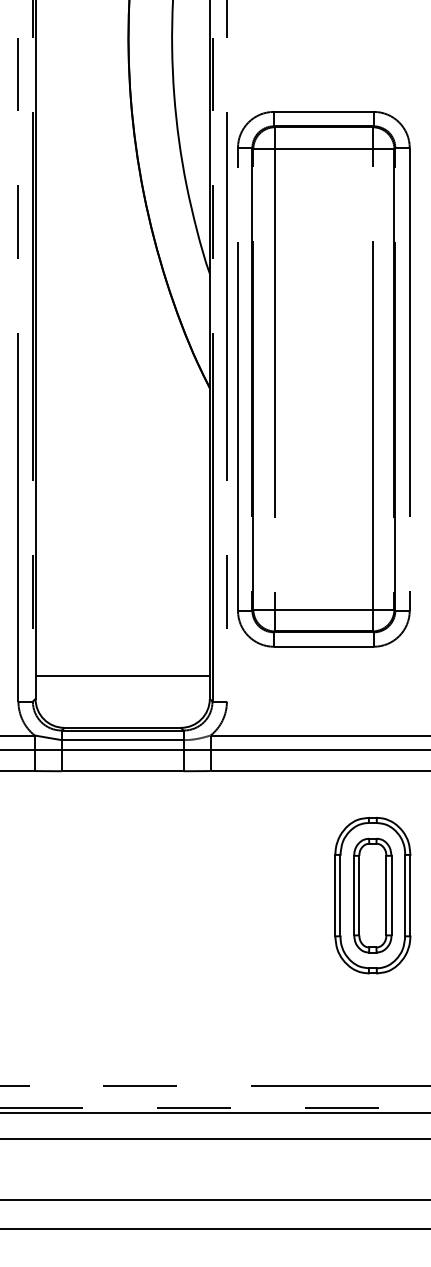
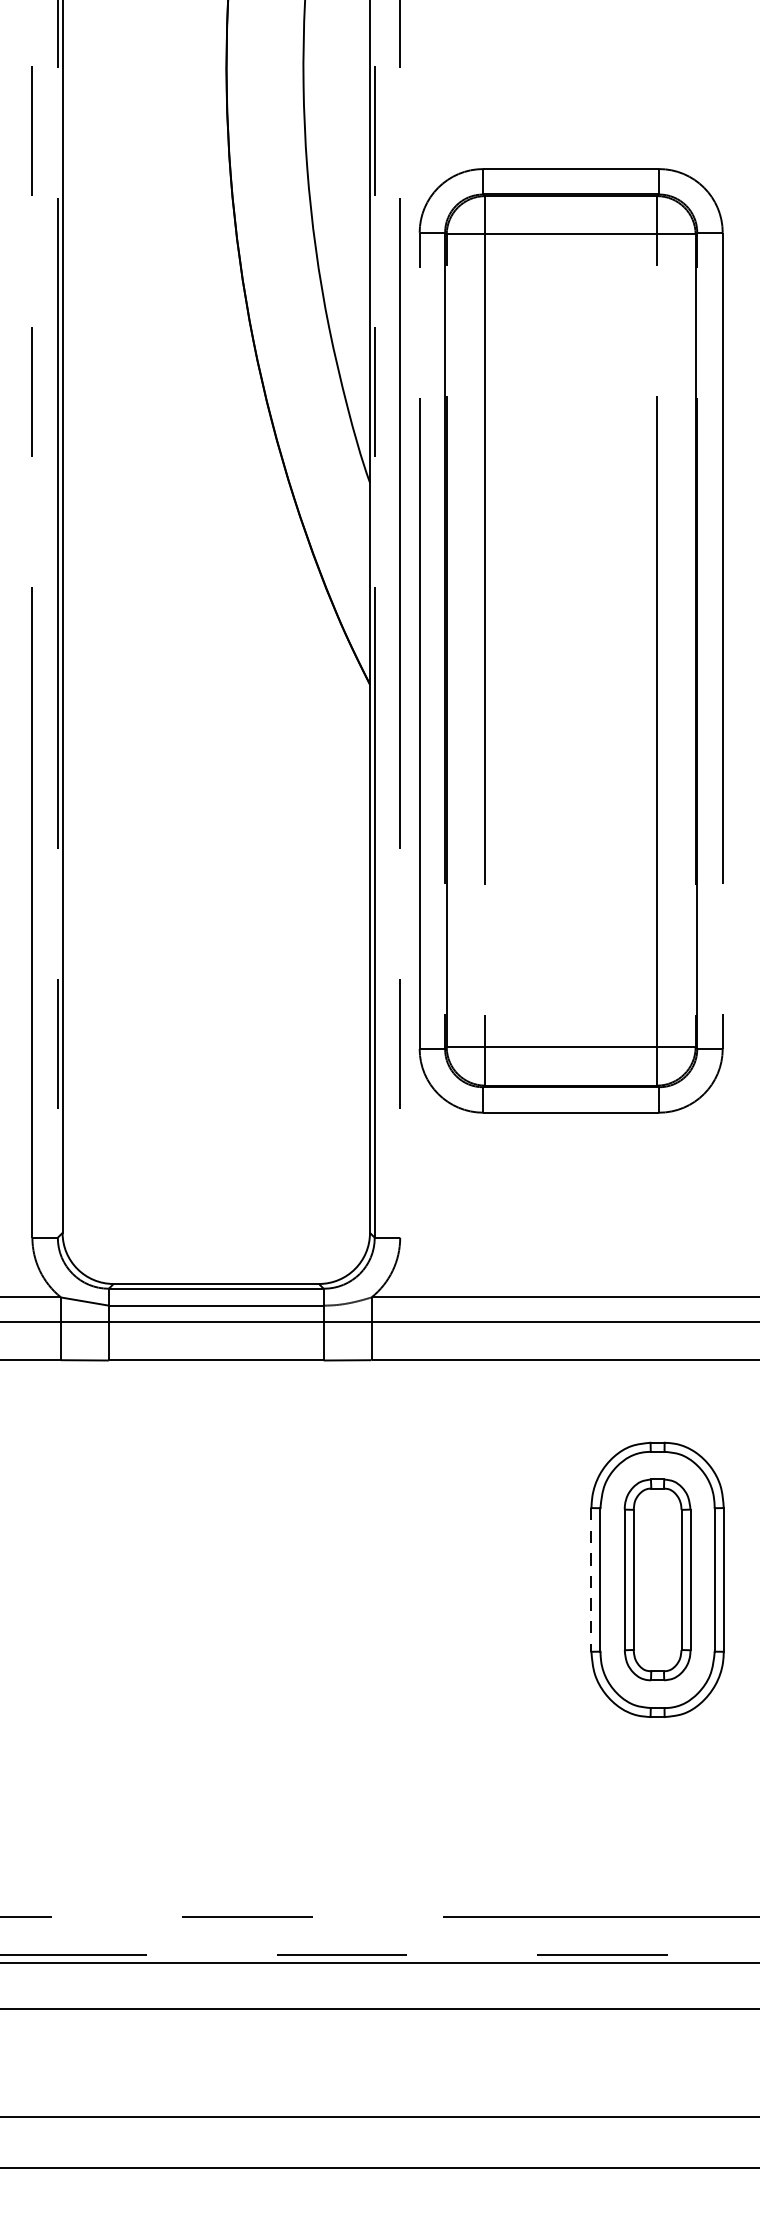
part: (323, 379) -> (570, 641), moved
line: (122, 675) -> (215, 1191), removed
line: (335, 895) -> (591, 1579), solid -> dashed

